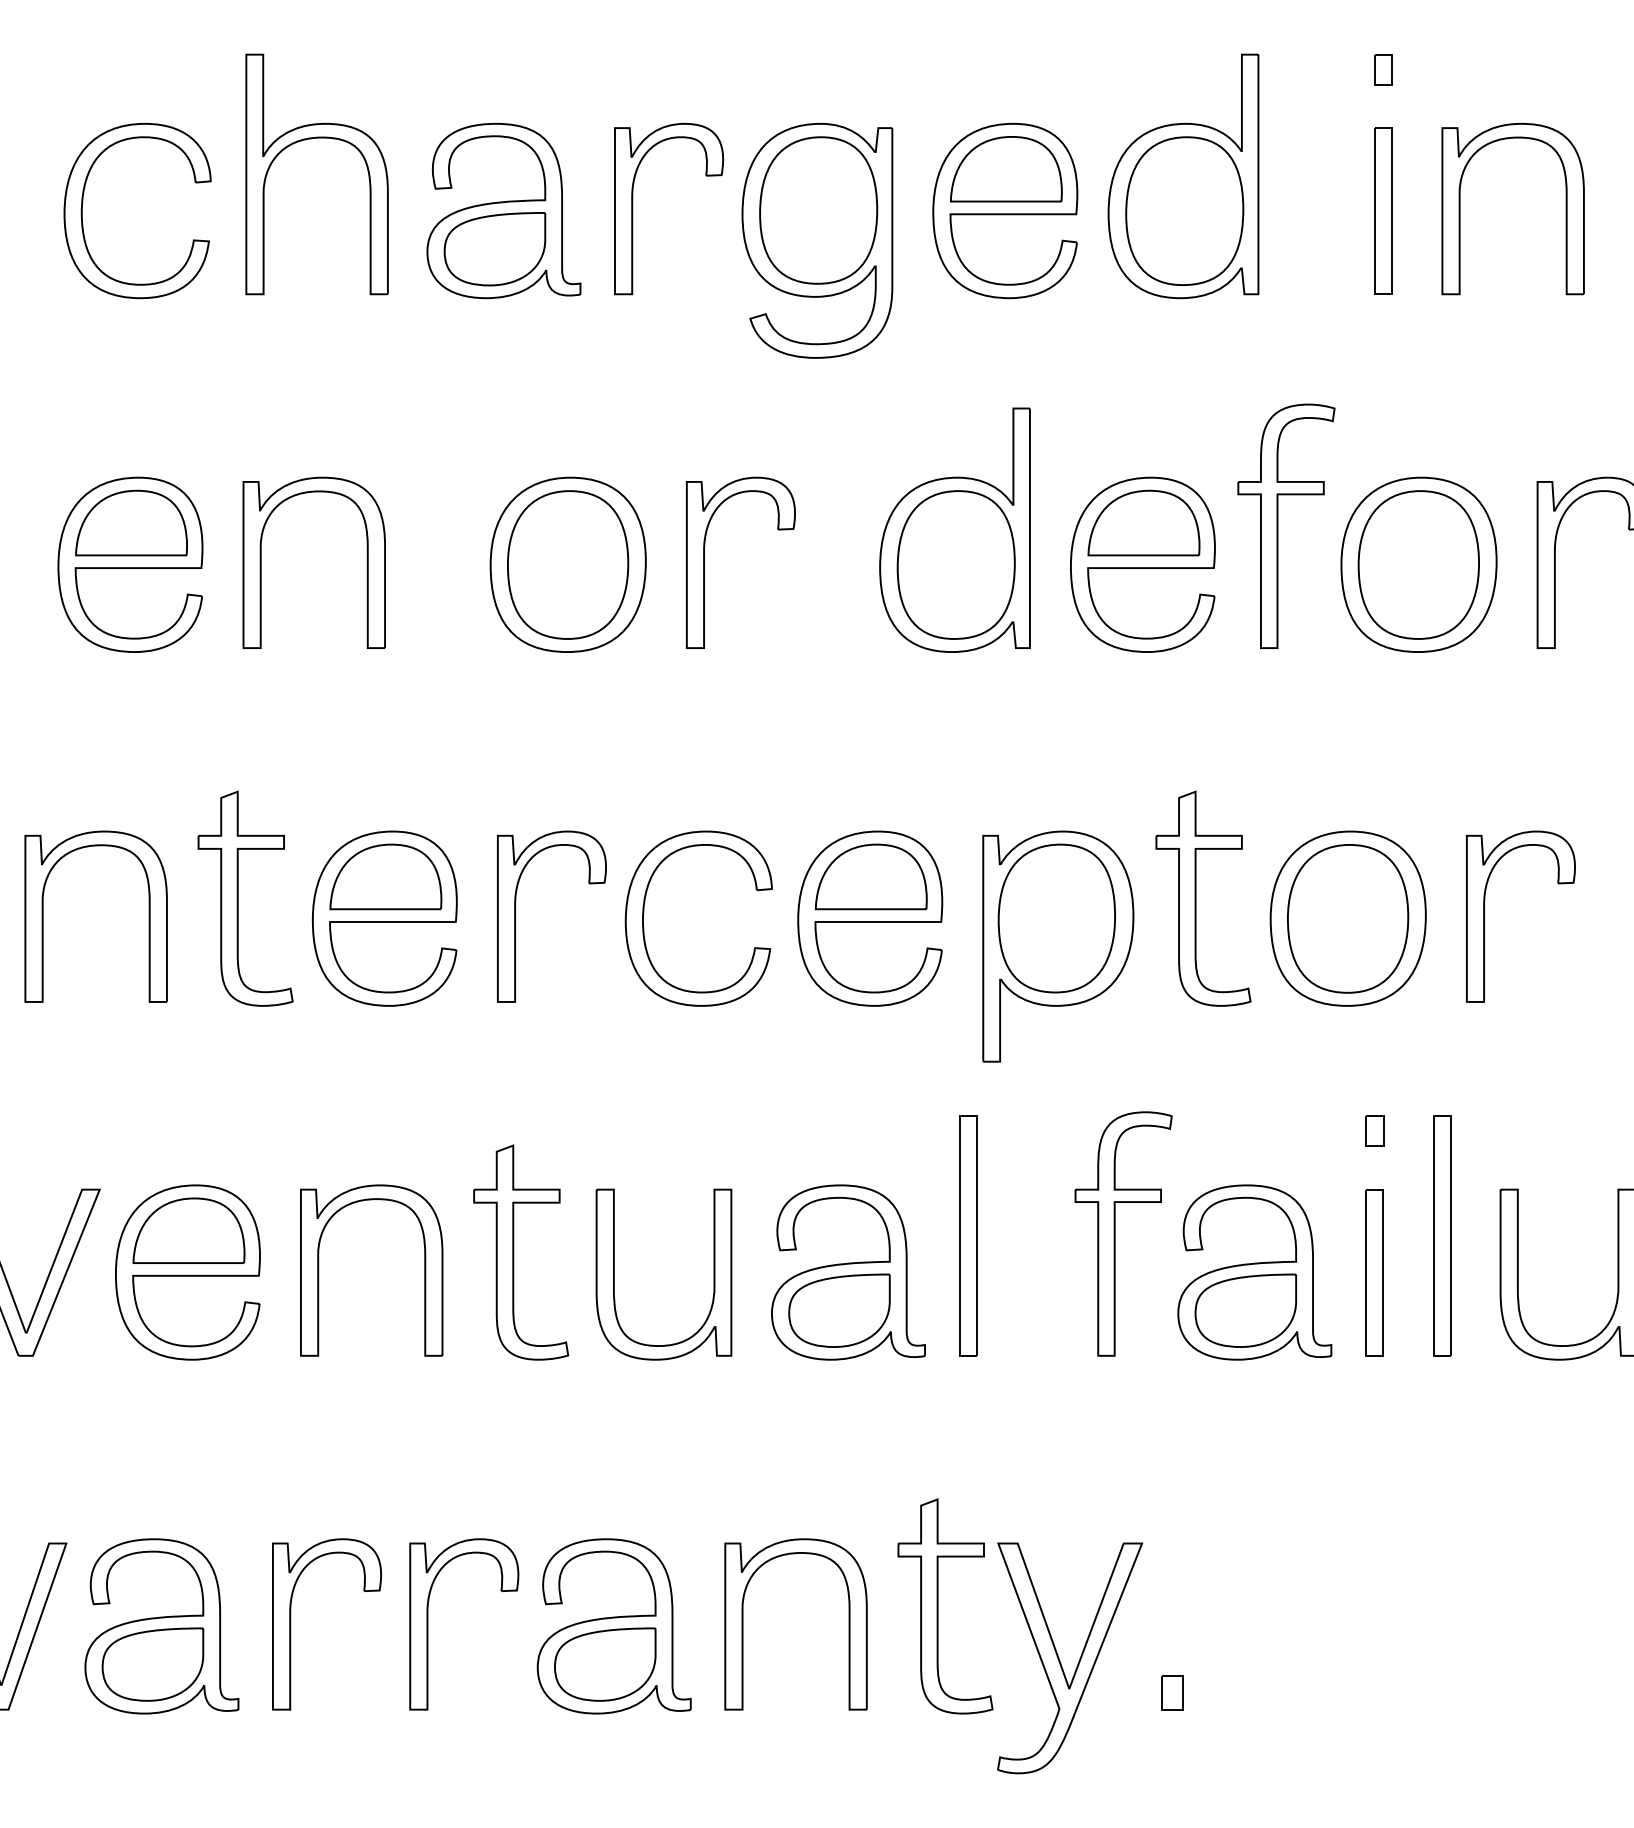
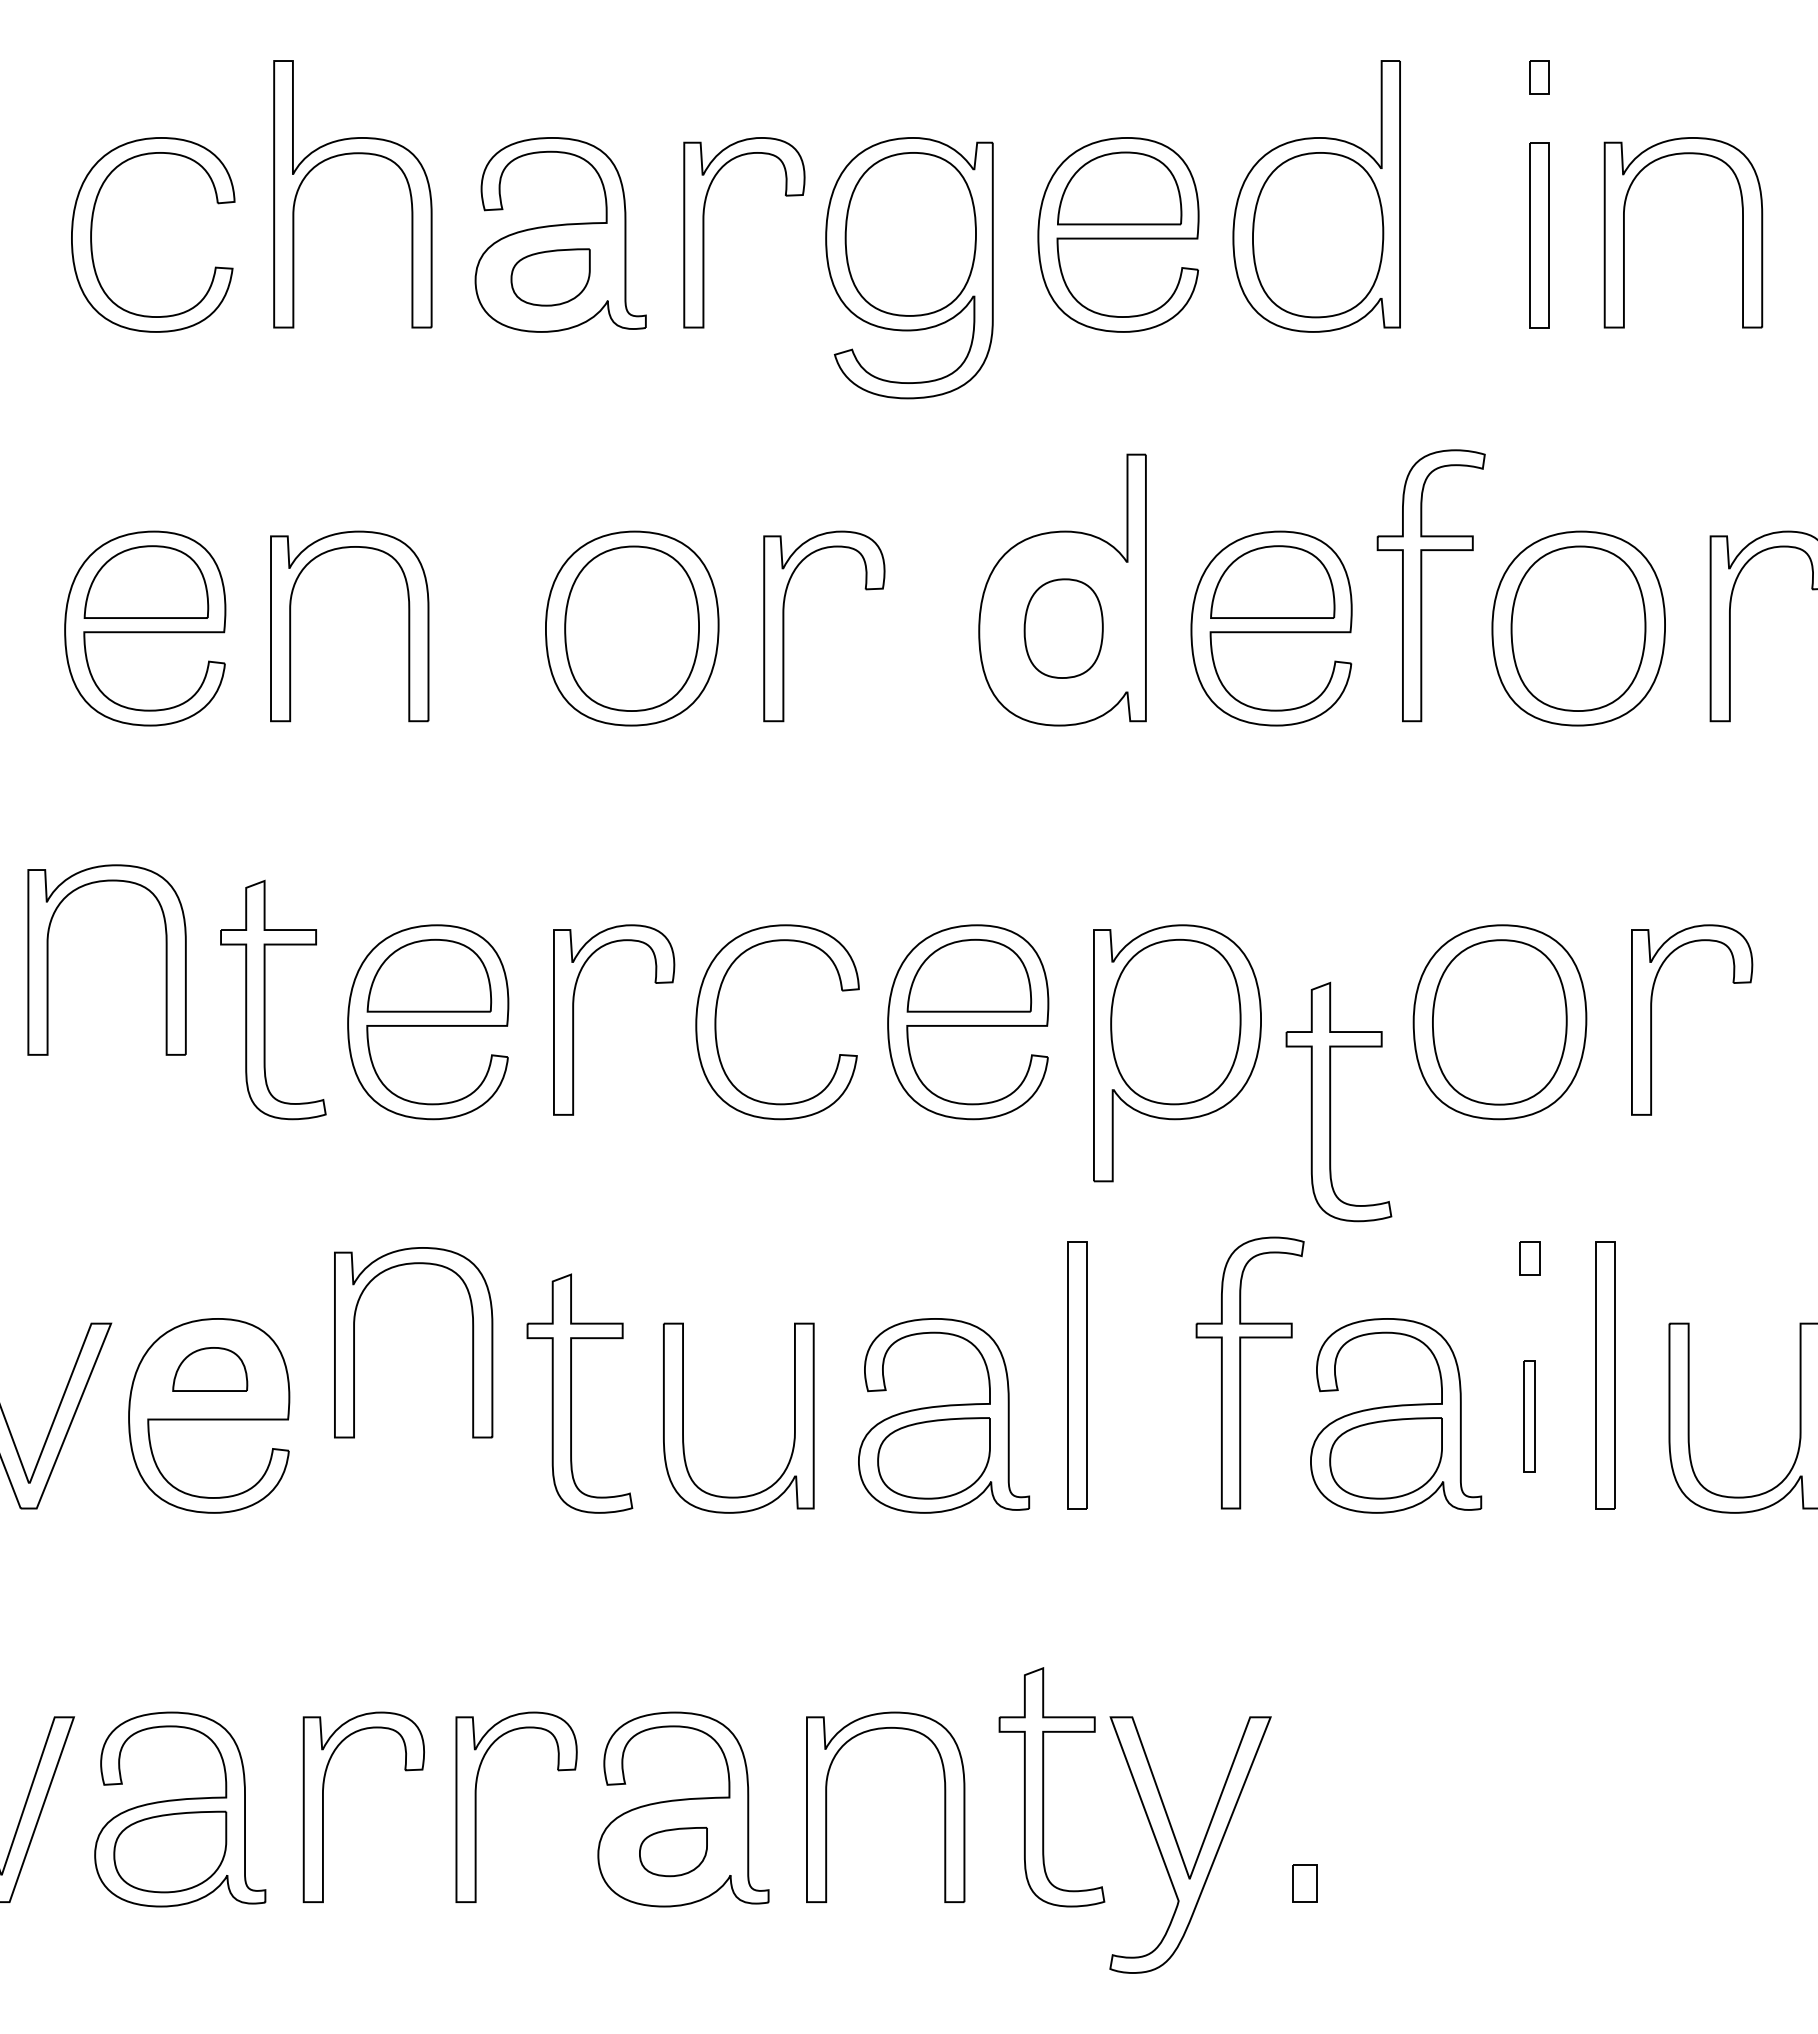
part: (494, 249) -> (550, 277), size x0.7
part: (955, 564) -> (1063, 628), size x0.6
part: (1196, 898) -> (1331, 1101), moved
part: (43, 916) -> (48, 959), moved
part: (188, 1230) -> (209, 1369), size x0.6
part: (318, 1270) -> (354, 1342), moved
part: (1374, 1273) -> (1529, 1416), size x0.6
part: (605, 1664) -> (673, 1851), size x0.6

